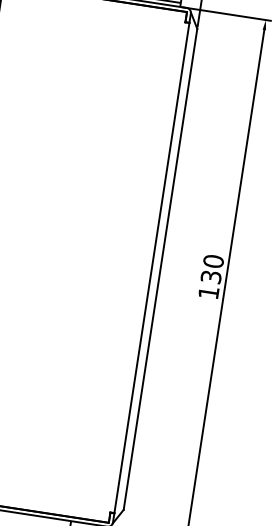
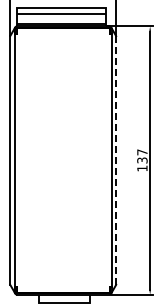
text: (213, 261) -> (142, 152), 130 -> 137
line: (161, 267) -> (116, 159), solid -> dashed

